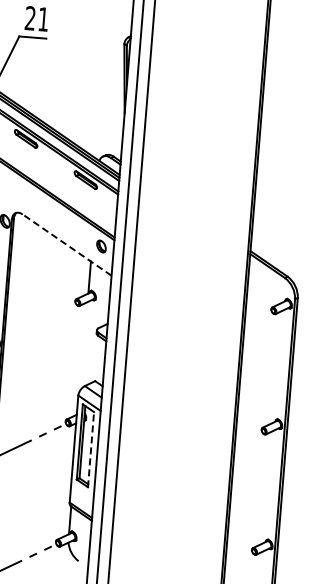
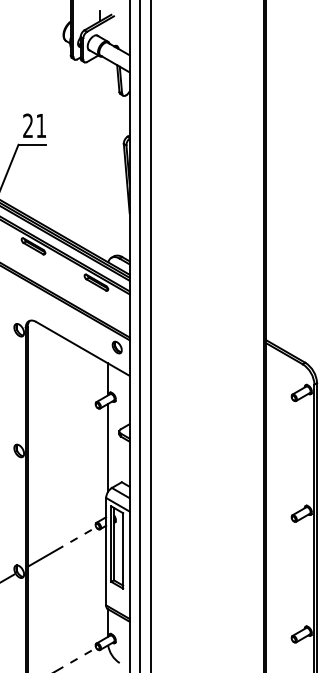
line: (66, 244) -> (82, 348), dashed -> solid
line: (83, 346) -> (107, 448), added
line: (91, 449) -> (123, 550), dashed -> solid

